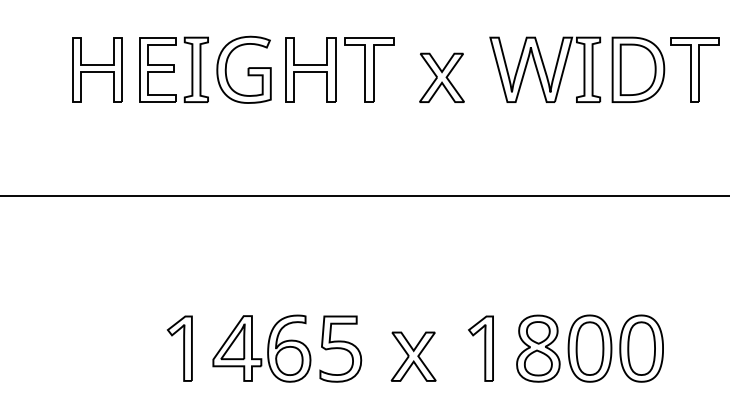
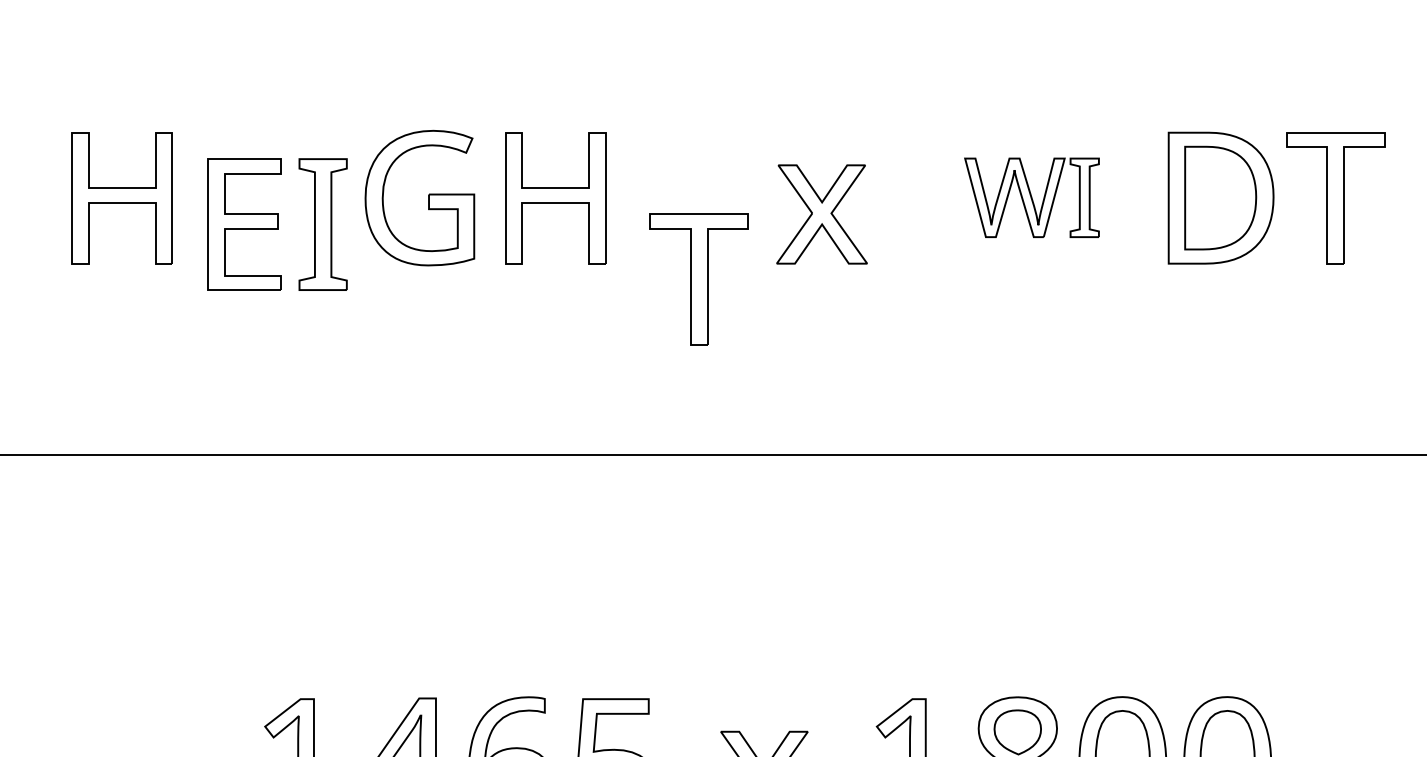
part: (173, 69) -> (276, 223), moved
part: (369, 69) -> (699, 278), moved
part: (545, 69) -> (1032, 197), size x0.6

